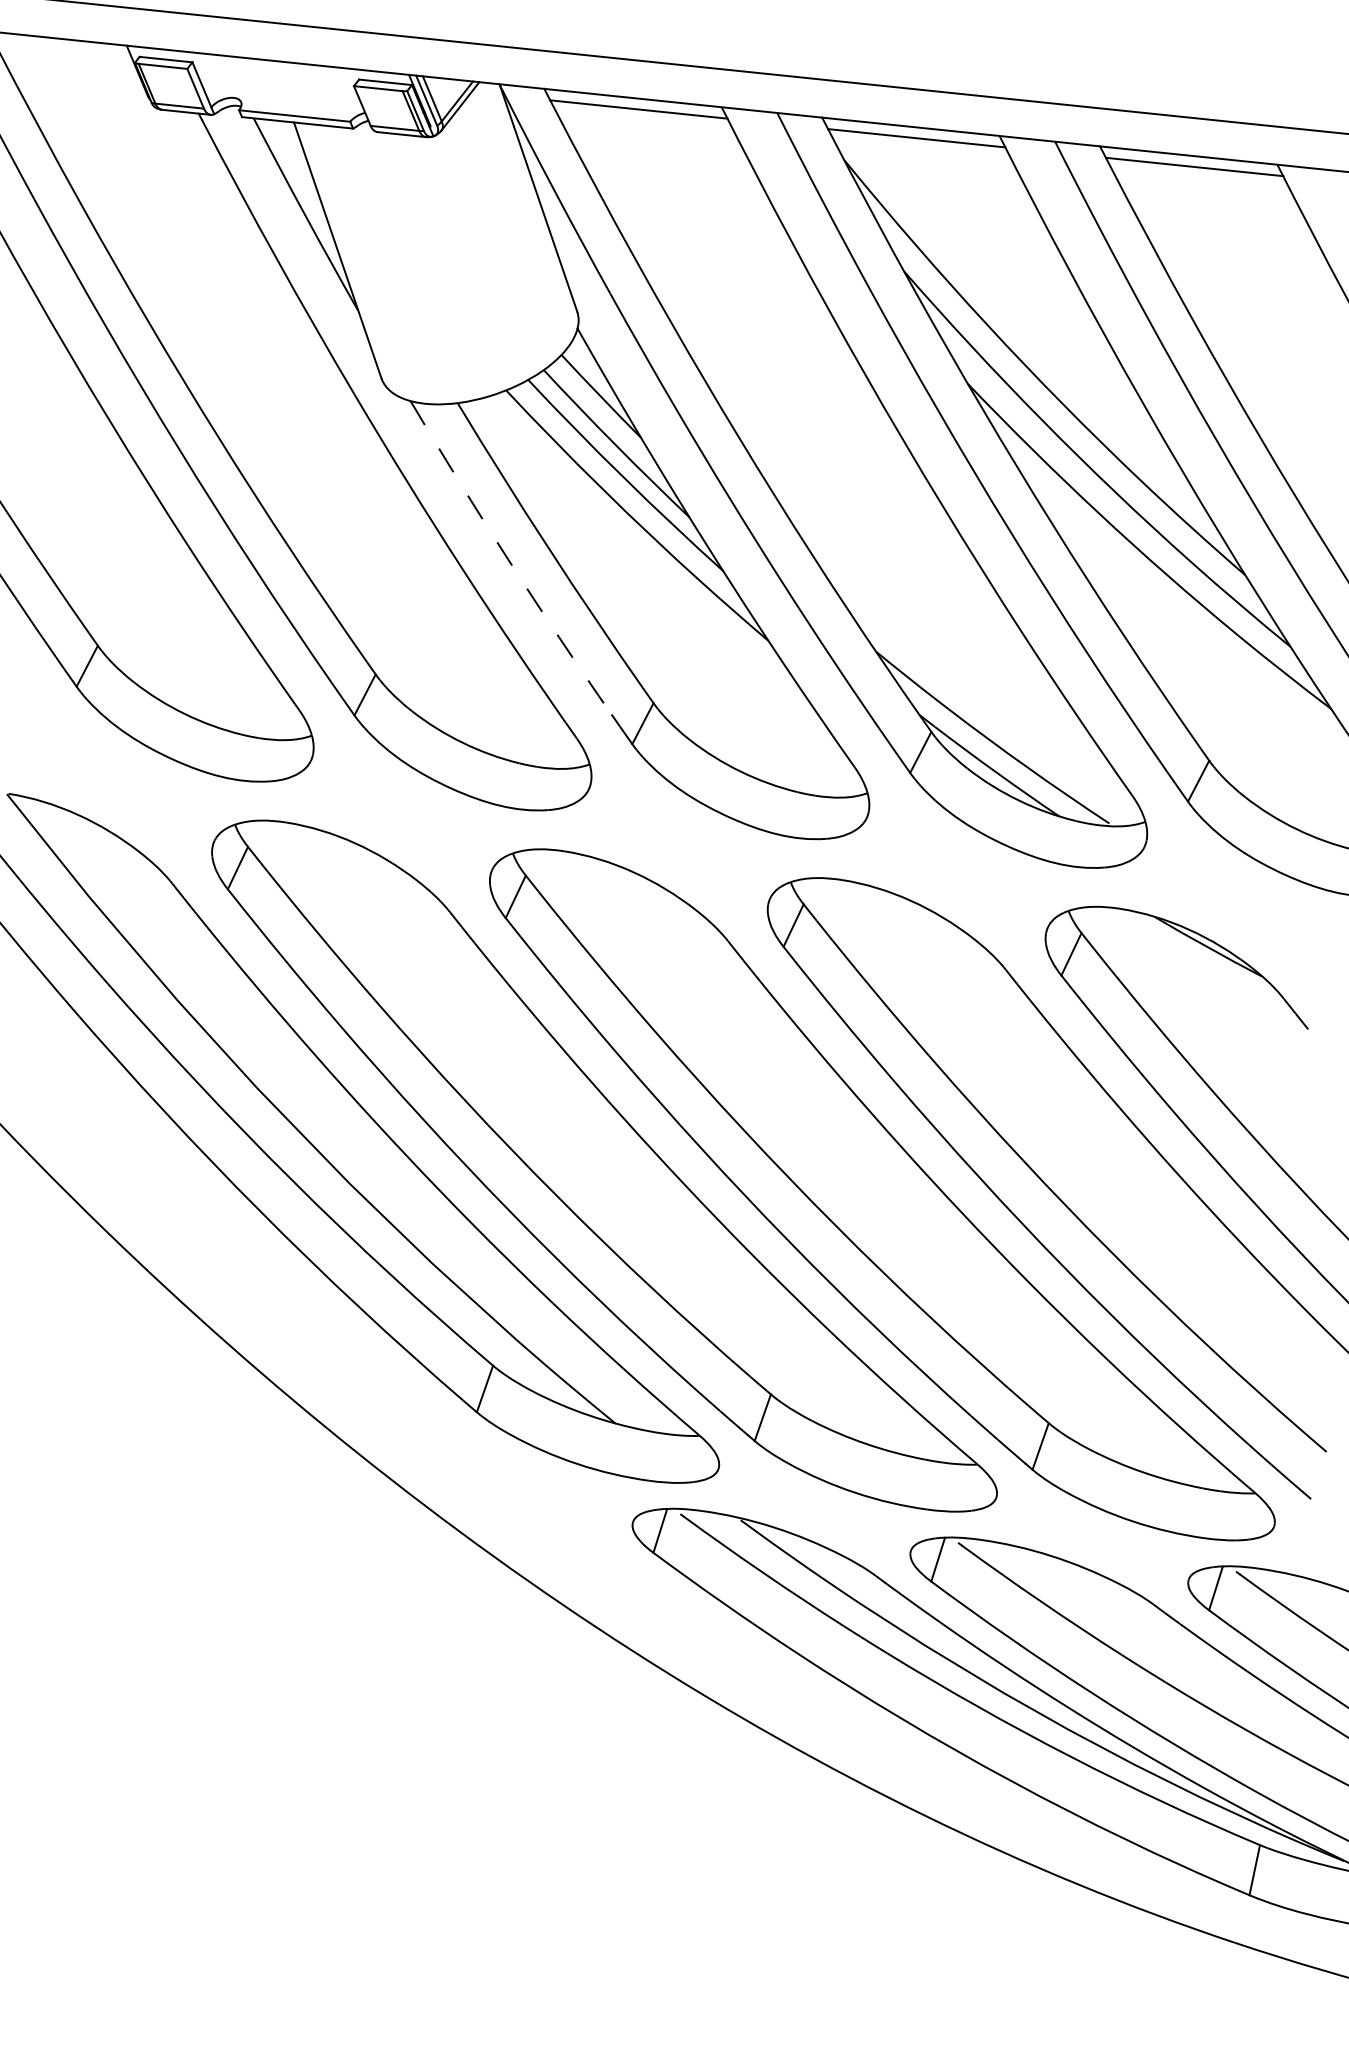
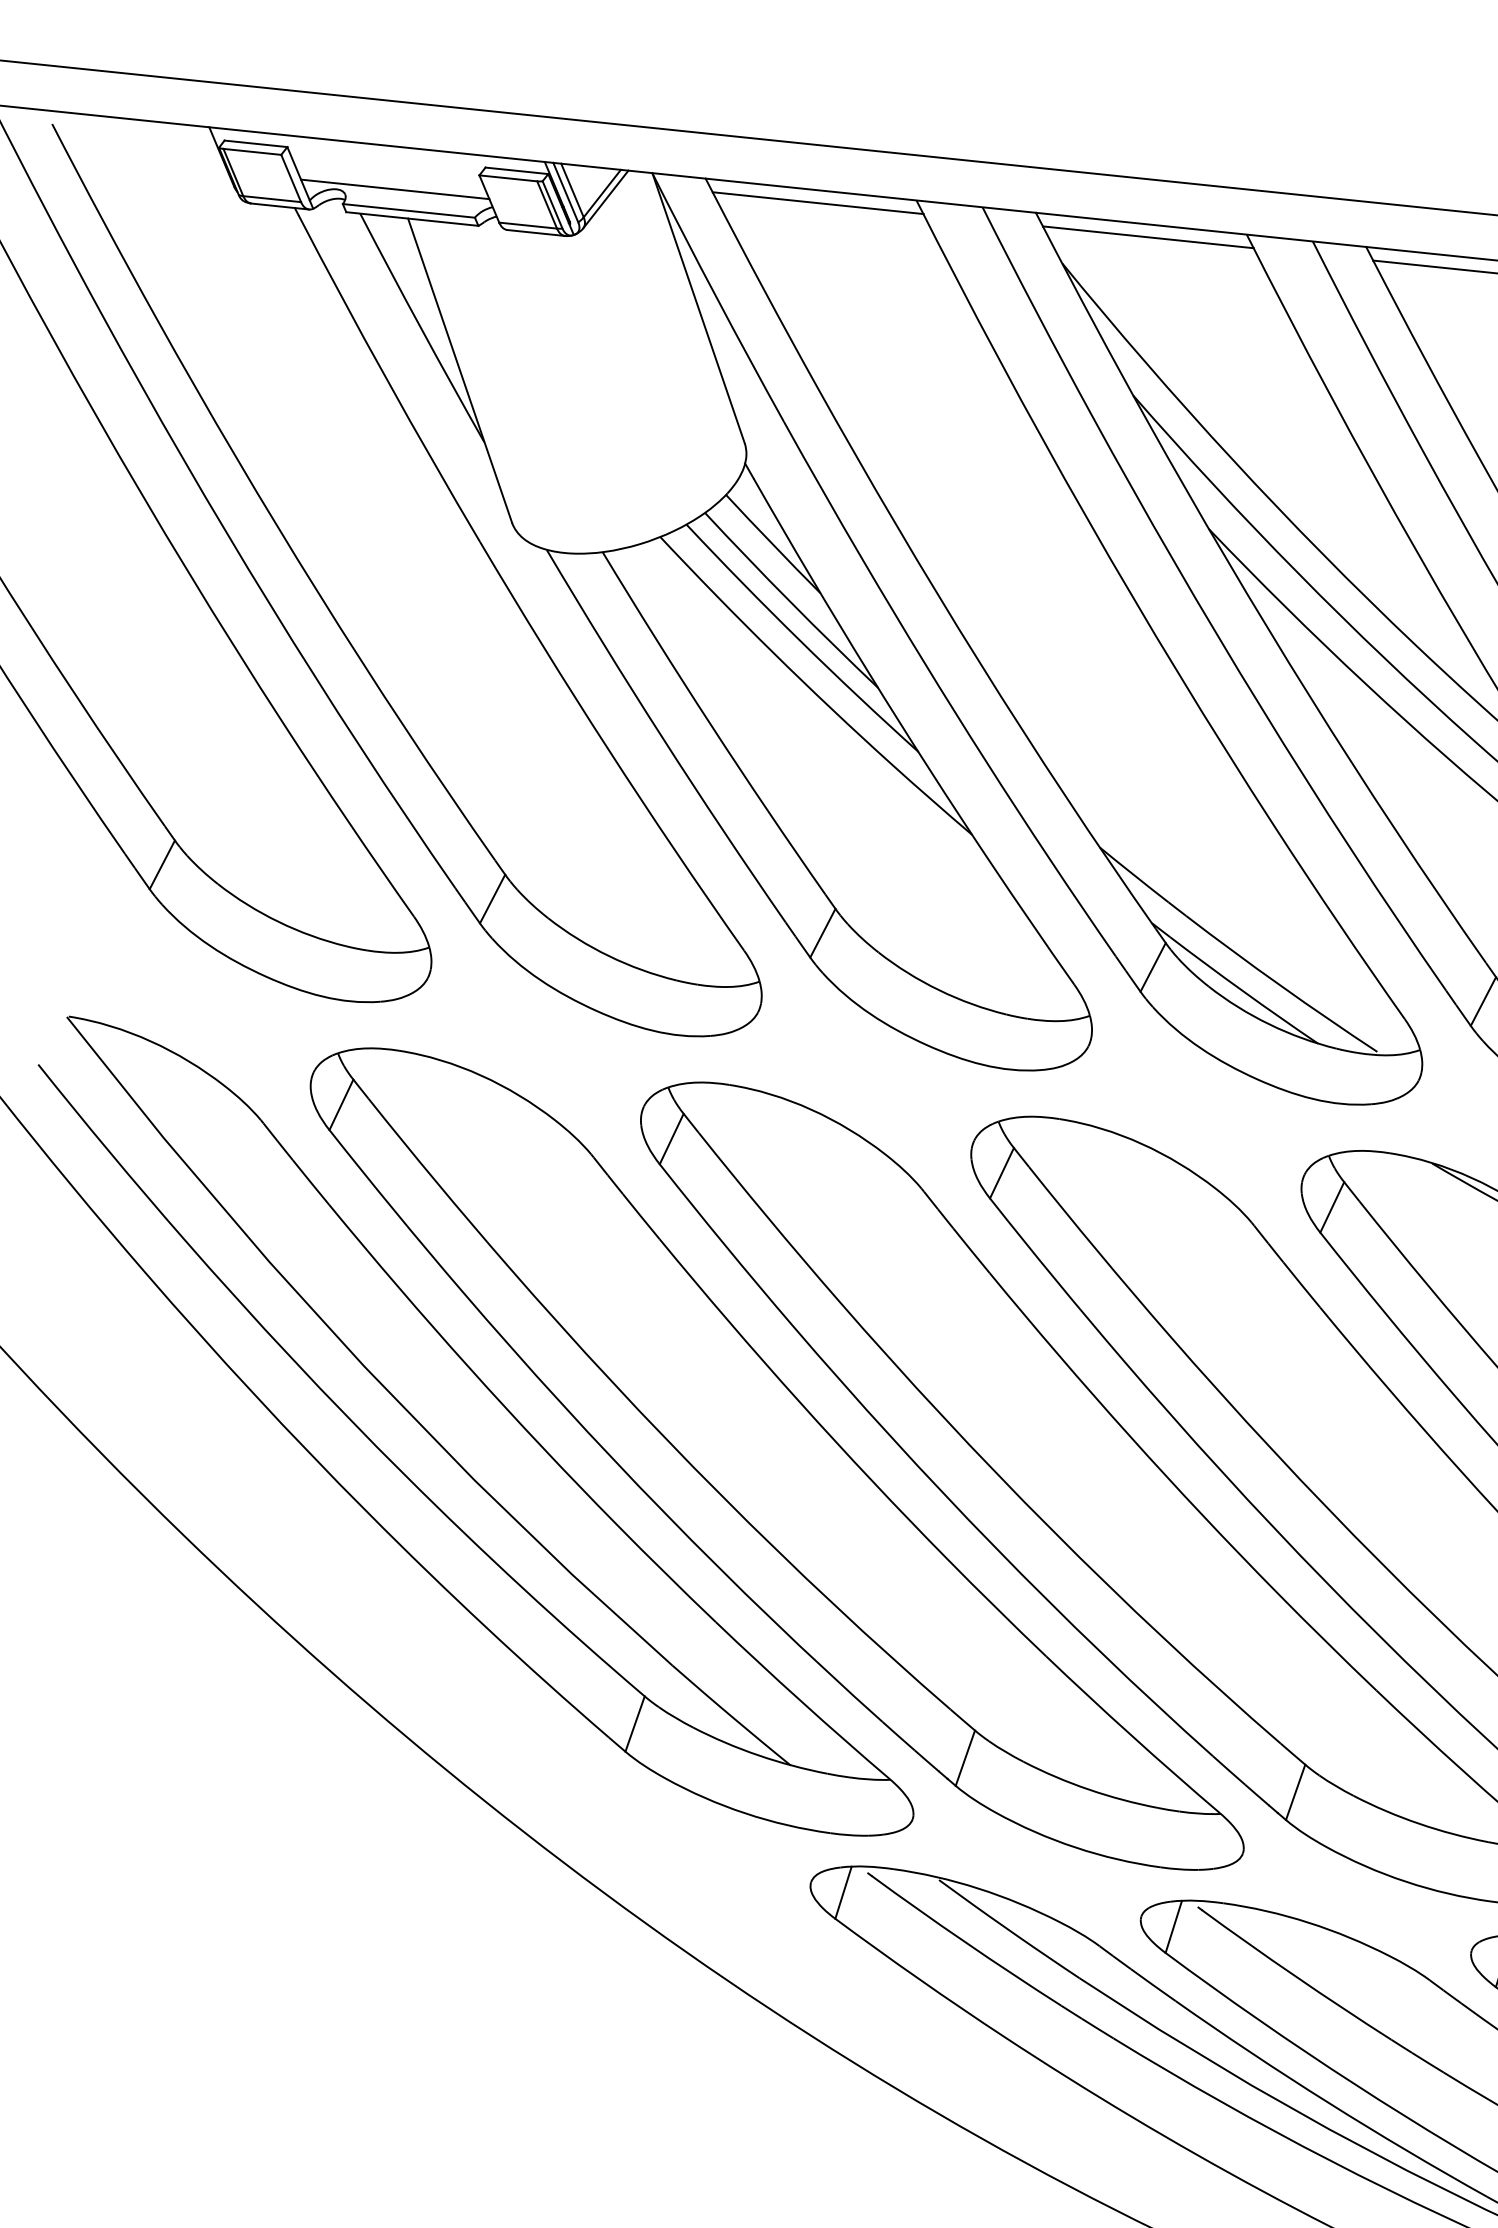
line: (282, 97) -> (394, 188), added
arc: (508, 559) -> (663, 738), dashed -> solid

